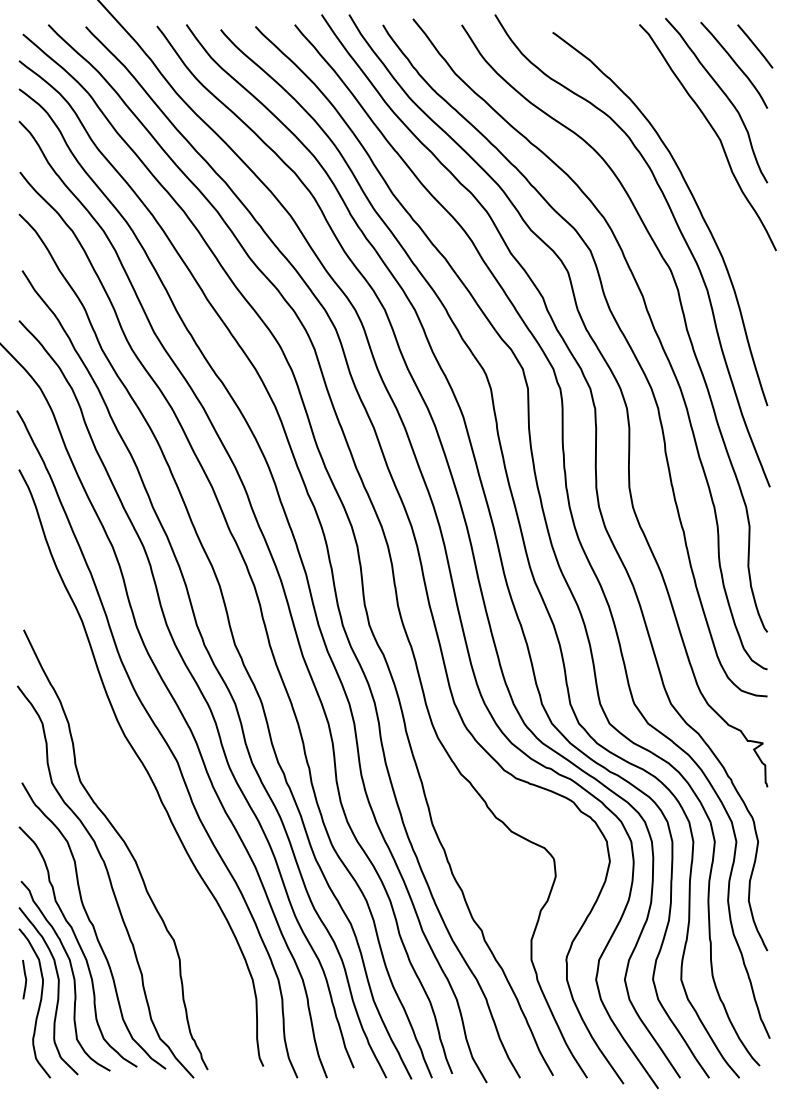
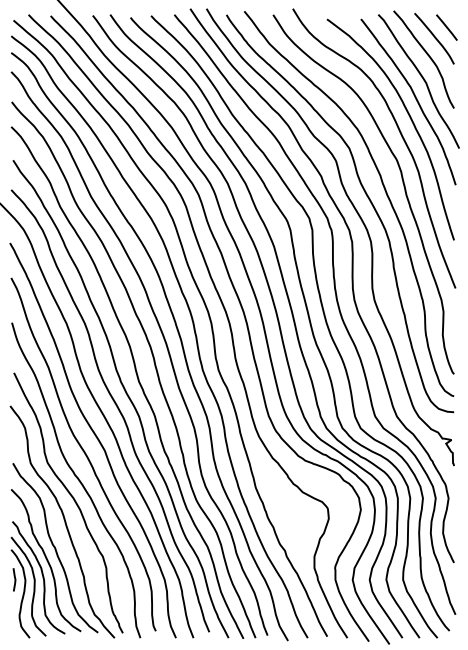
curve: (700, 164) -> (414, 97), added
curve: (131, 810) -> (77, 479), added

